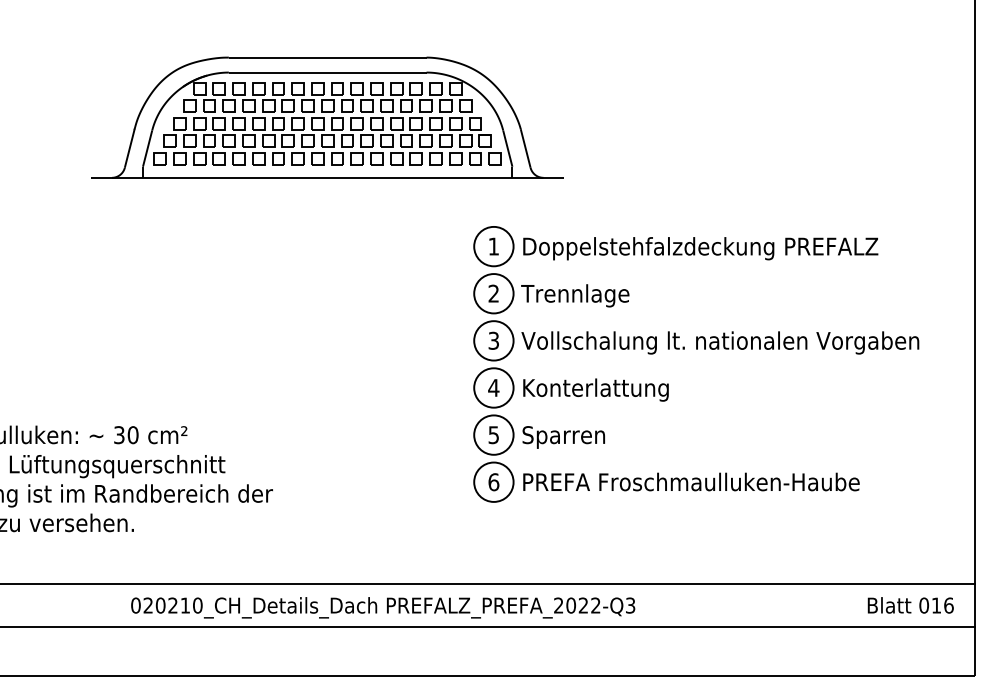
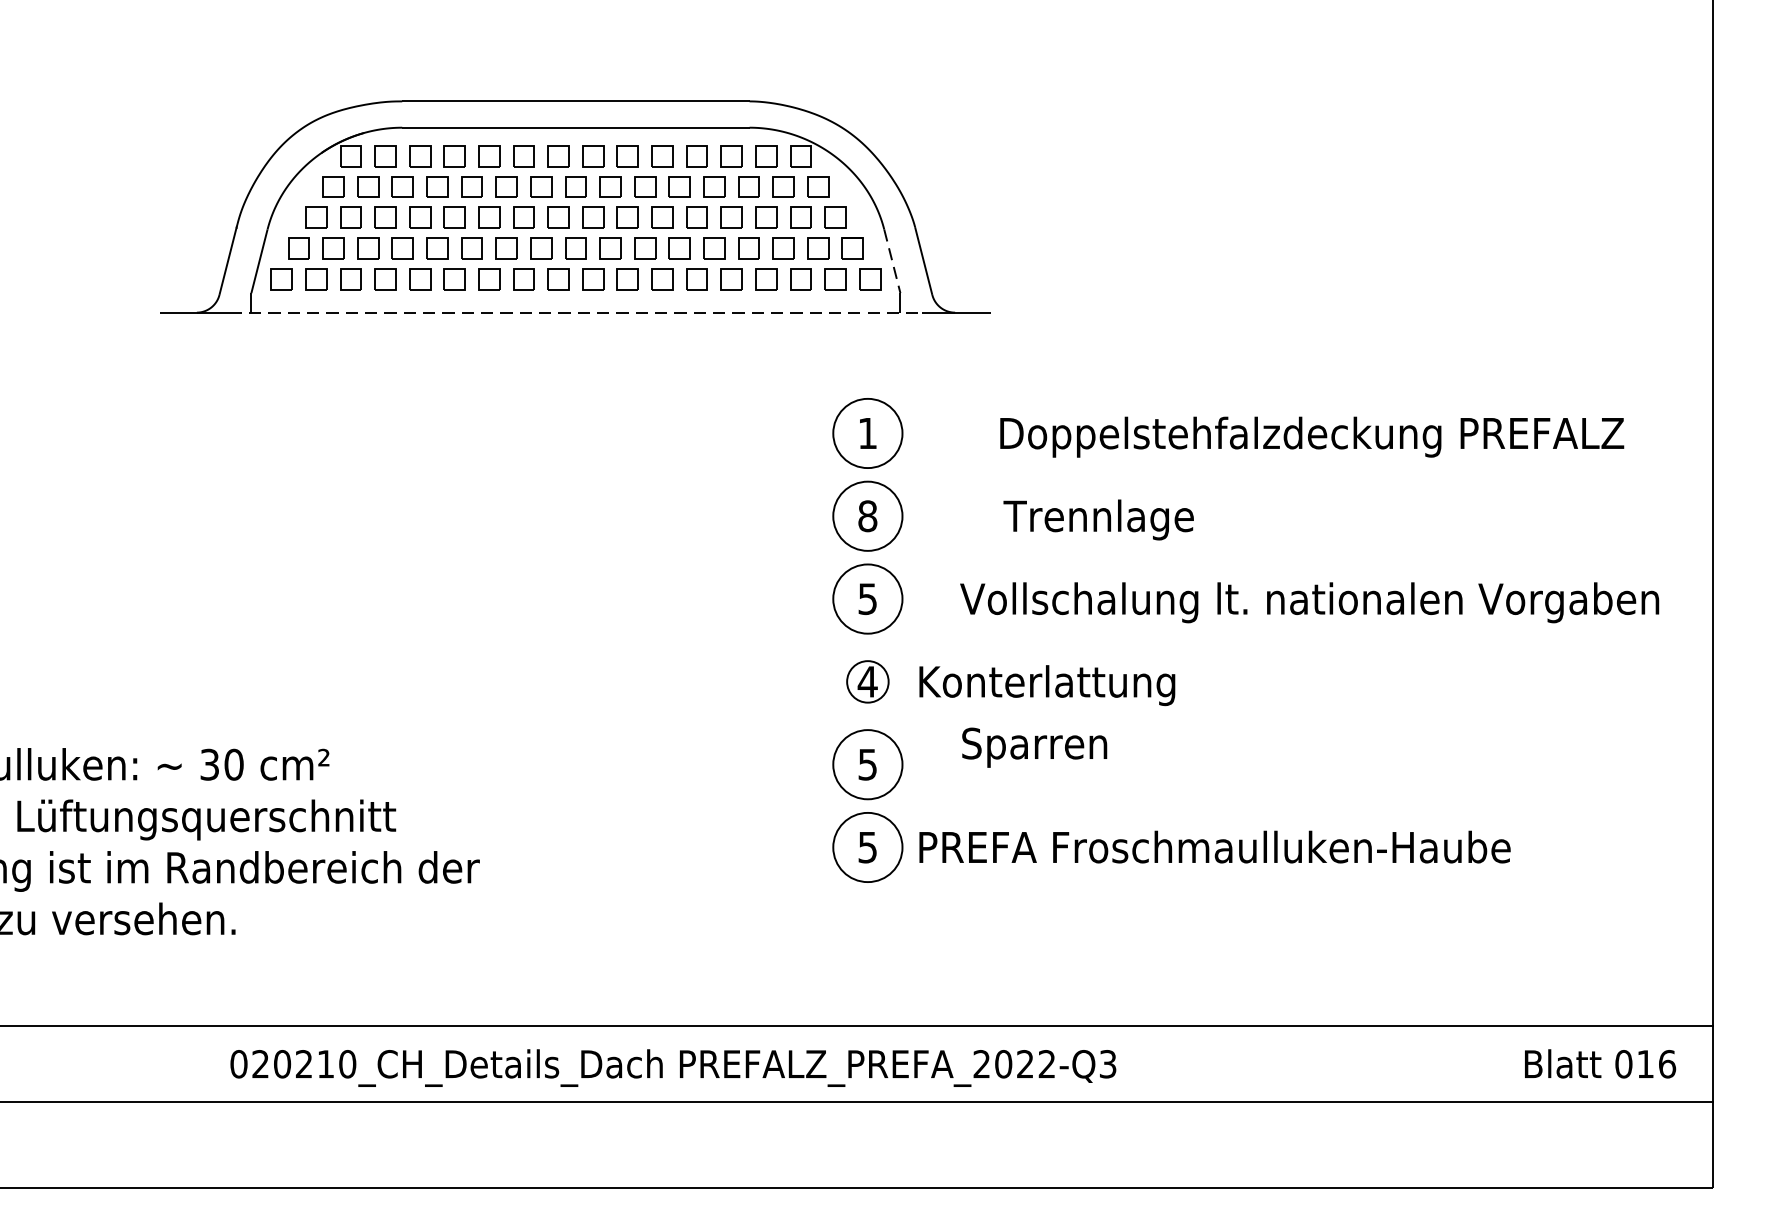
line: (507, 148) -> (891, 261), solid -> dashed
line: (328, 177) -> (577, 312), solid -> dashed
text: (700, 248) -> (1311, 436), moved
text: (493, 293) -> (867, 515), 2 -> 8
text: (575, 295) -> (1099, 519), moved
text: (493, 340) -> (867, 598), 3 -> 5
text: (720, 342) -> (1309, 601), moved
circle: (493, 387) -> (867, 681), size x0.6
text: (563, 437) -> (1034, 747), moved
text: (493, 482) -> (867, 847), 6 -> 5

